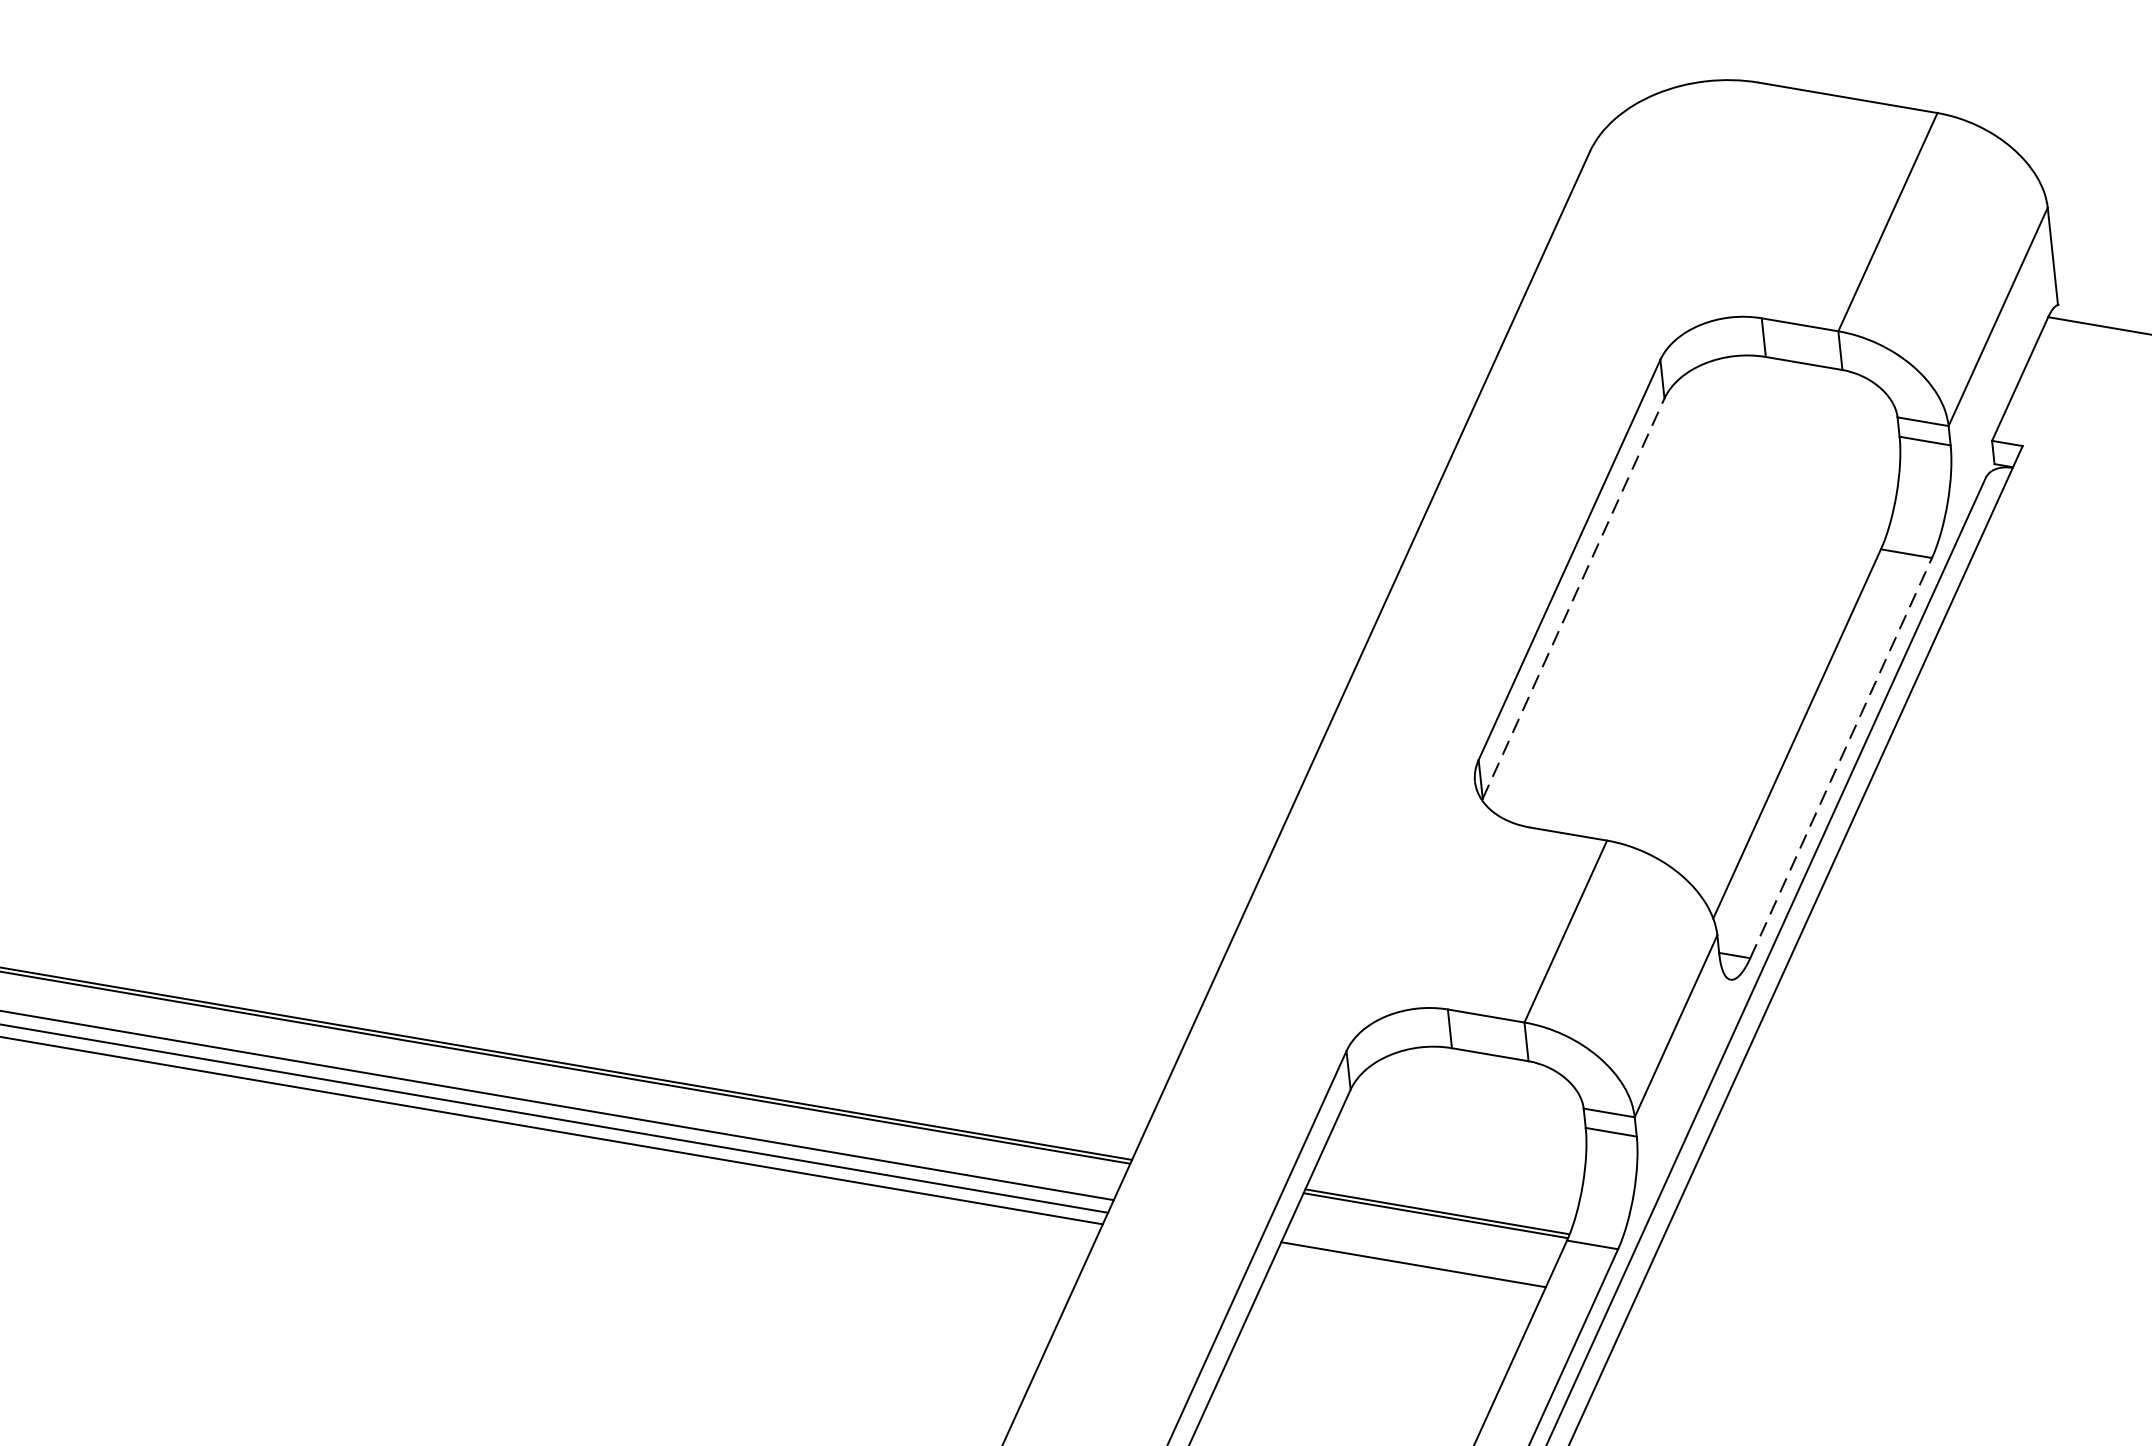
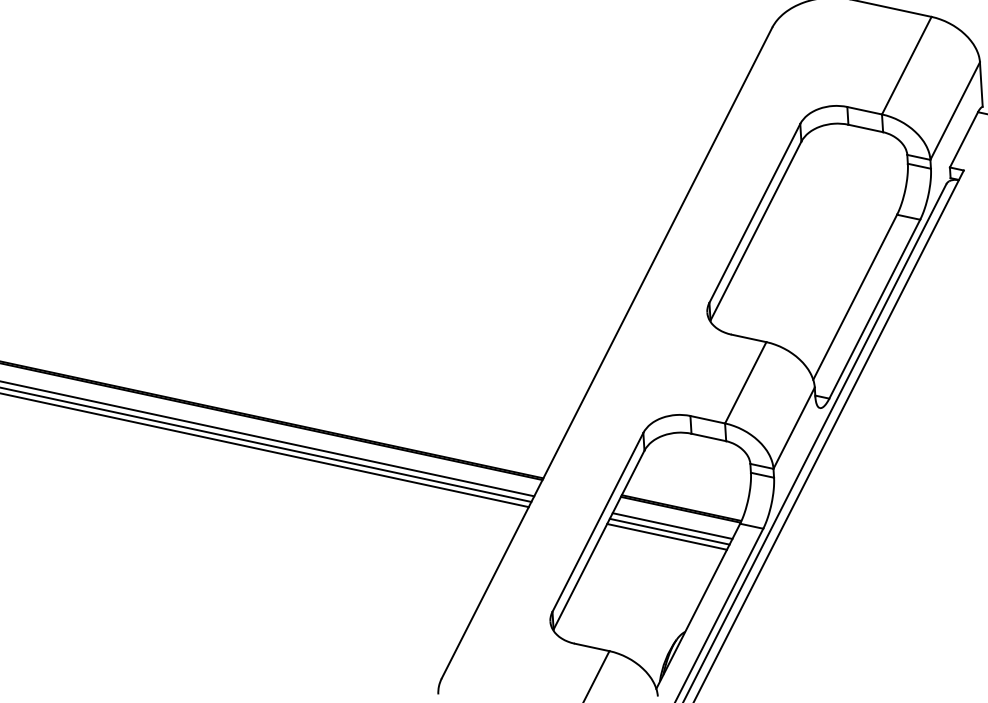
line: (1574, 597) -> (756, 230), dashed -> solid
line: (1842, 756) -> (875, 308), dashed -> solid
line: (1419, 1250) -> (672, 525), added
line: (1407, 1275) -> (666, 536), added

